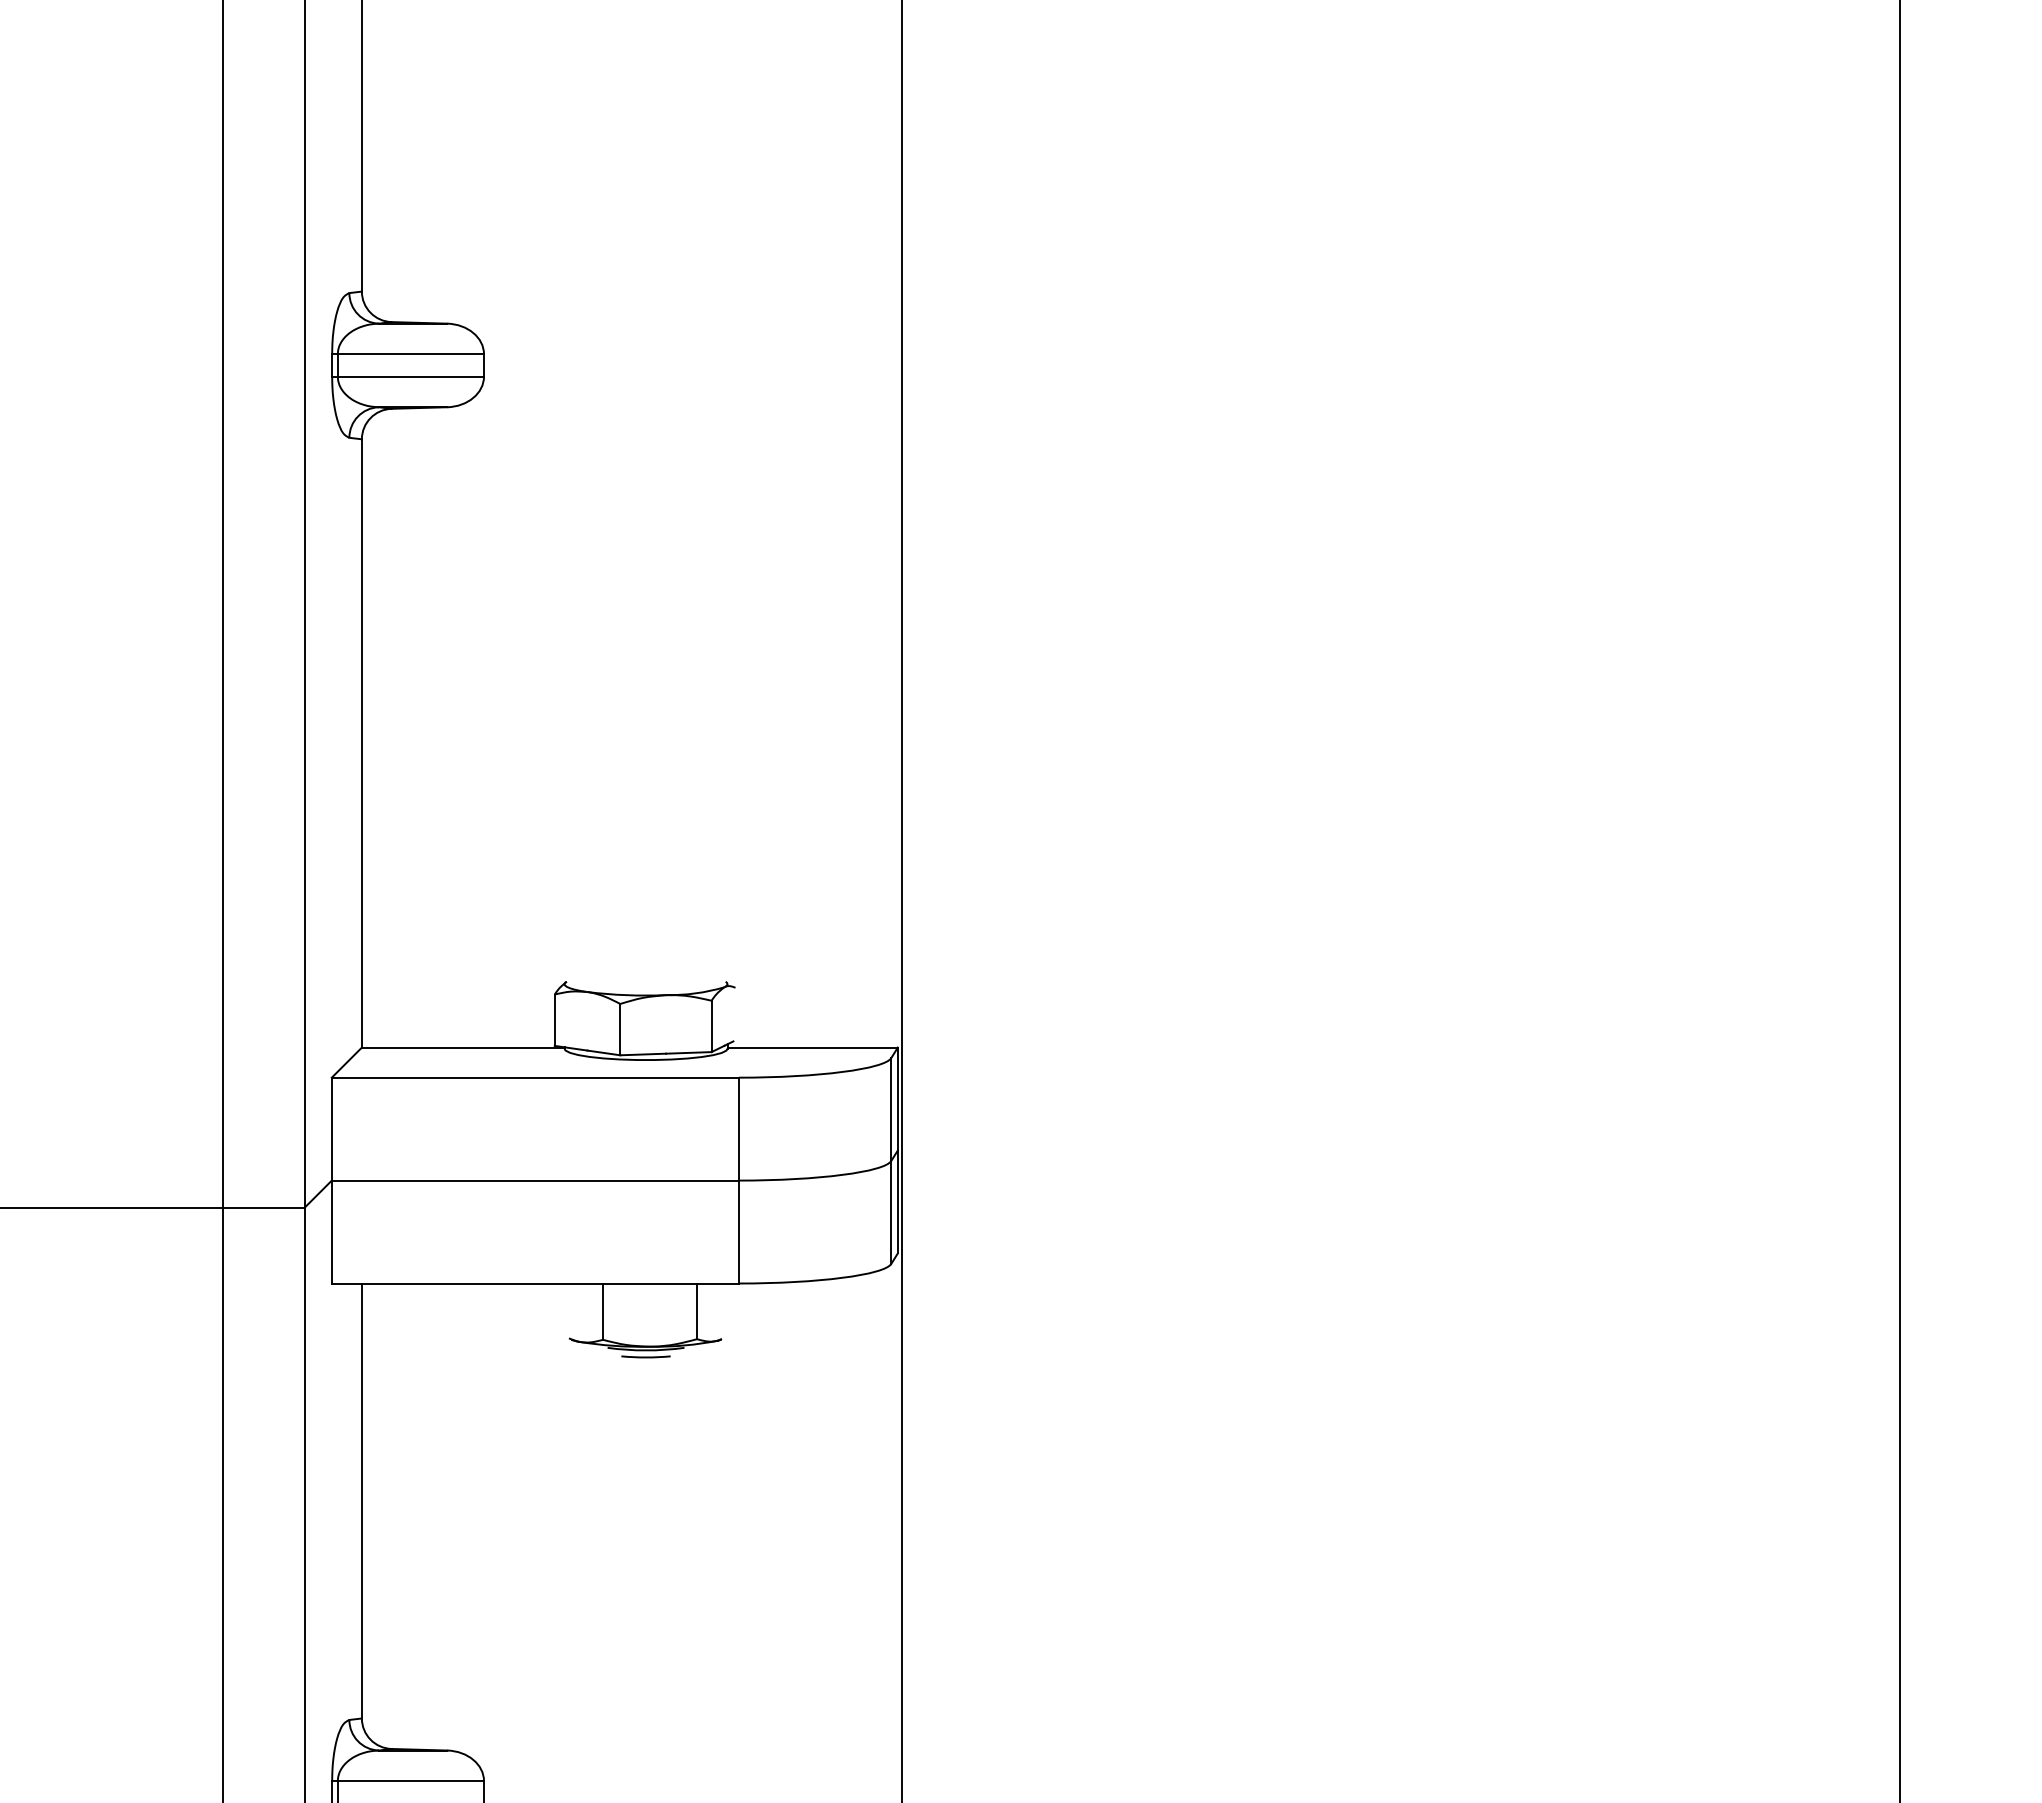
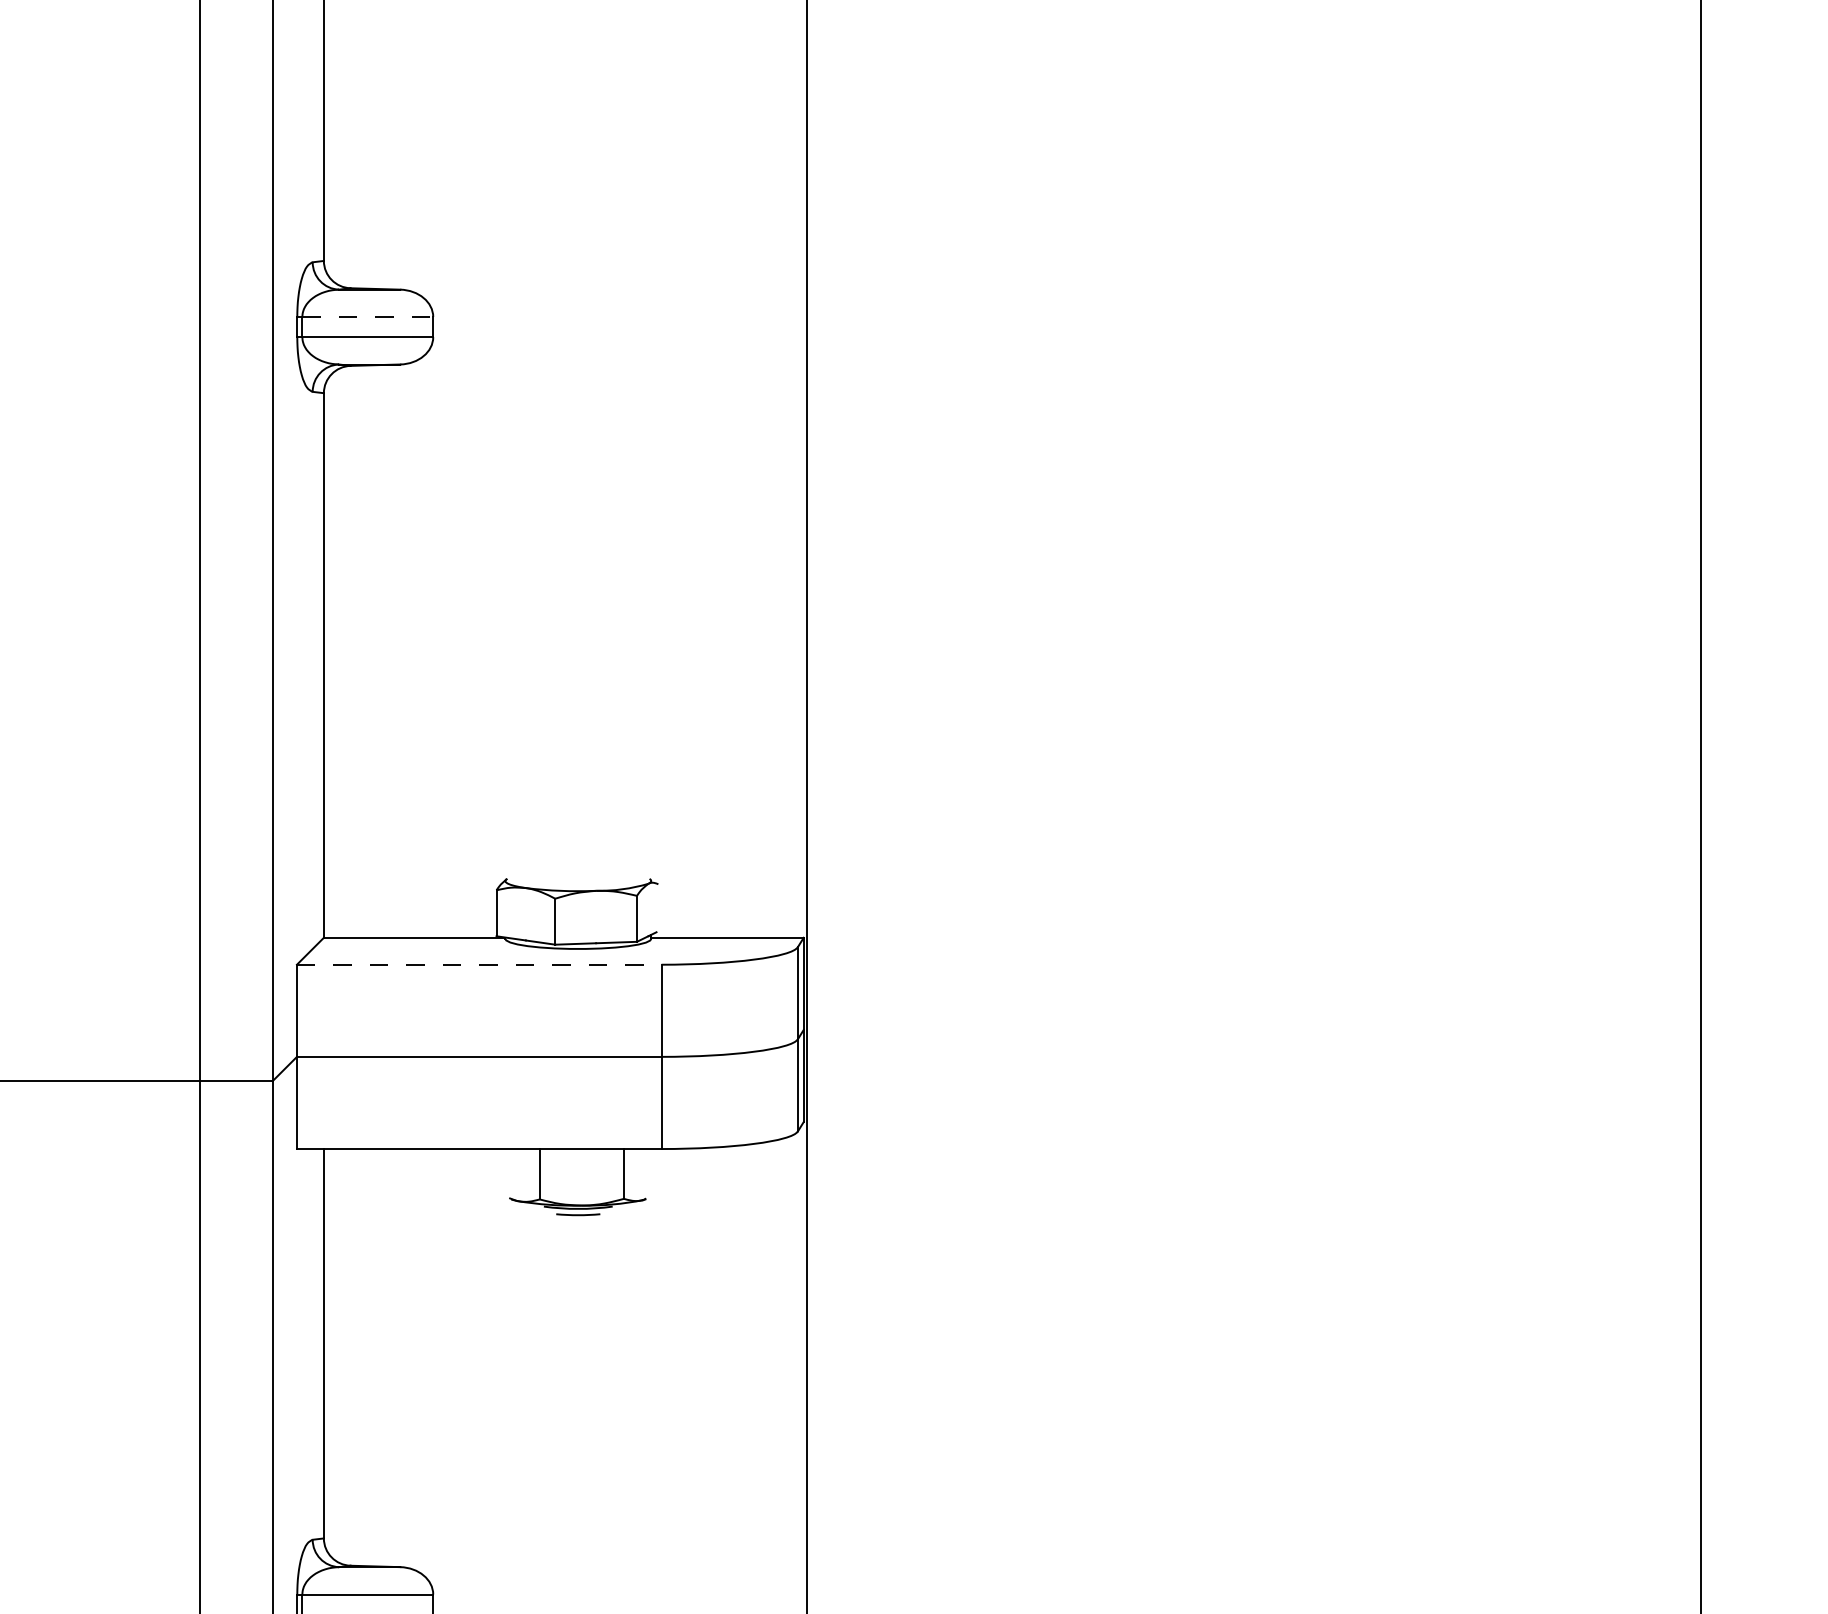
line: (411, 354) -> (368, 317), solid -> dashed
line: (535, 1077) -> (479, 964), solid -> dashed

